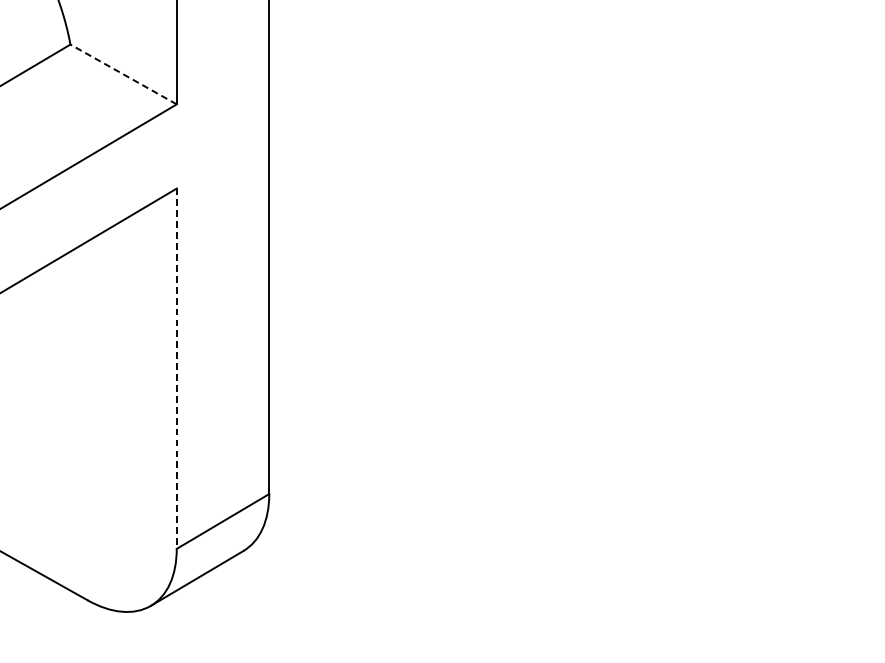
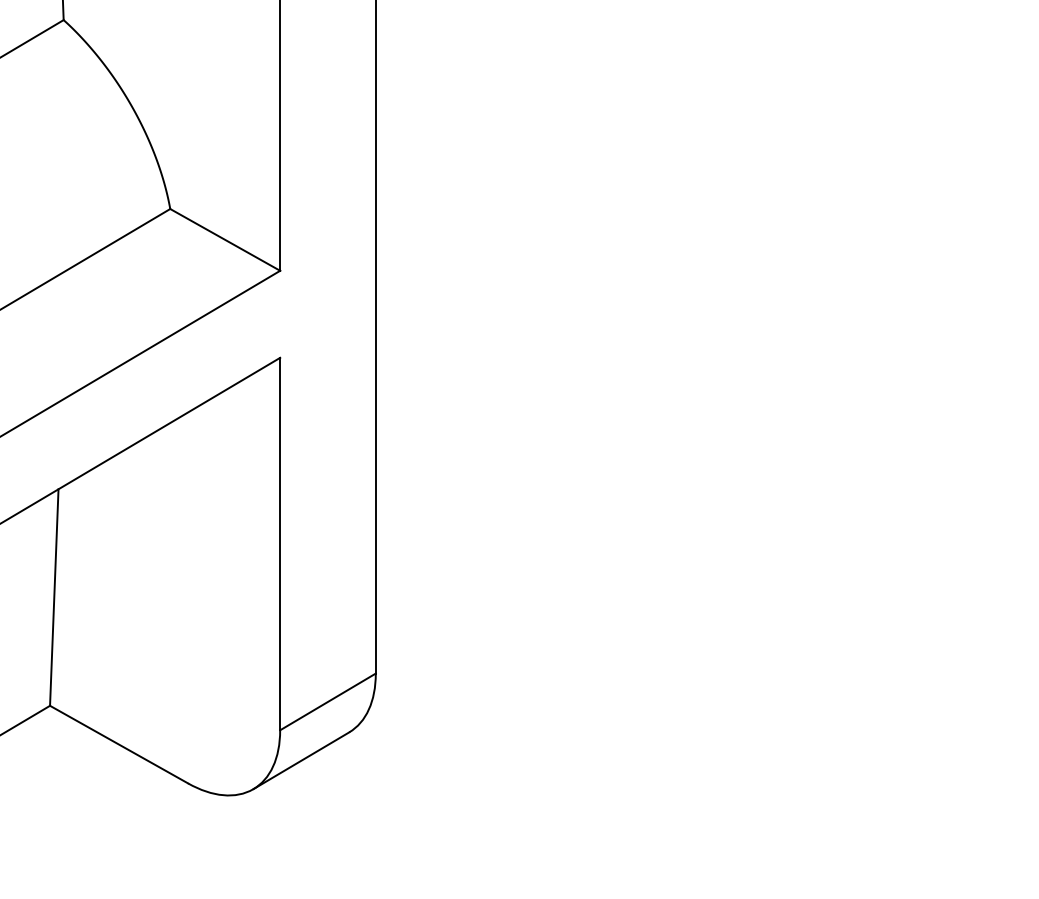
line: (122, 74) -> (224, 239), dashed -> solid
line: (177, 369) -> (280, 544), dashed -> solid

